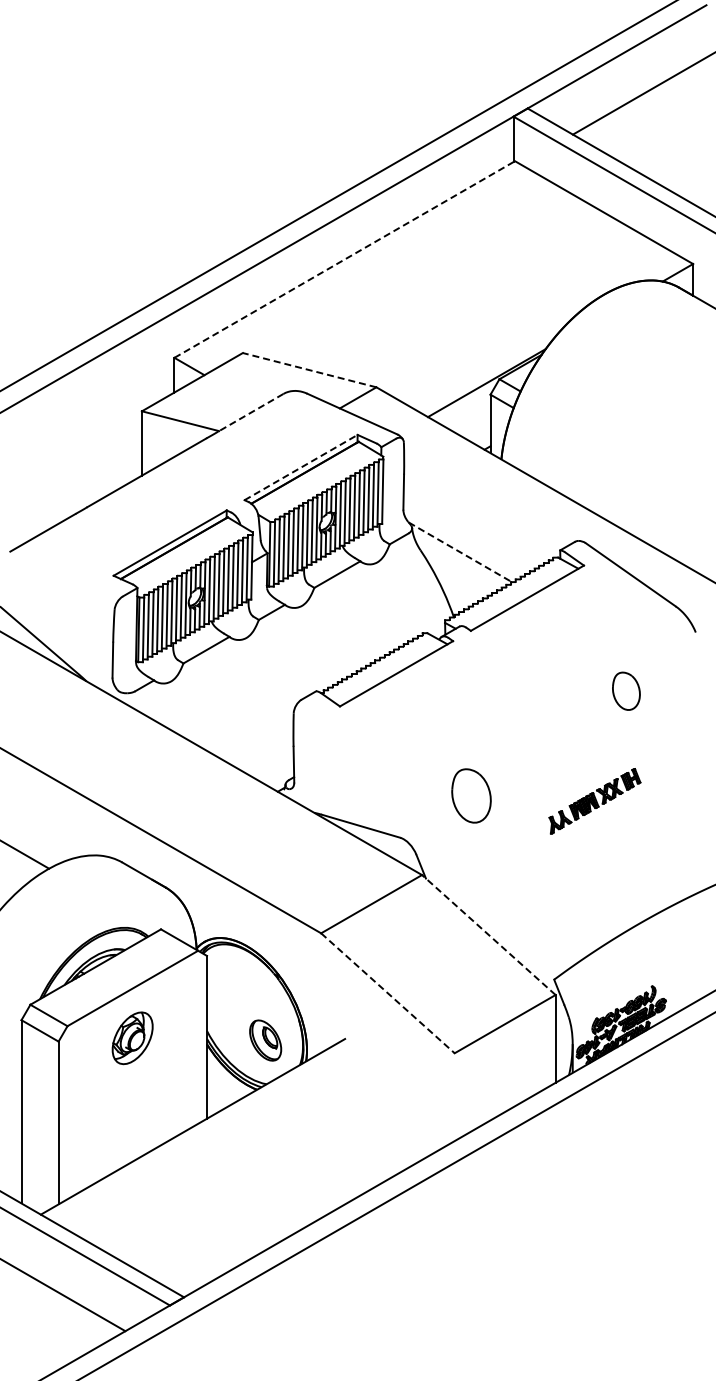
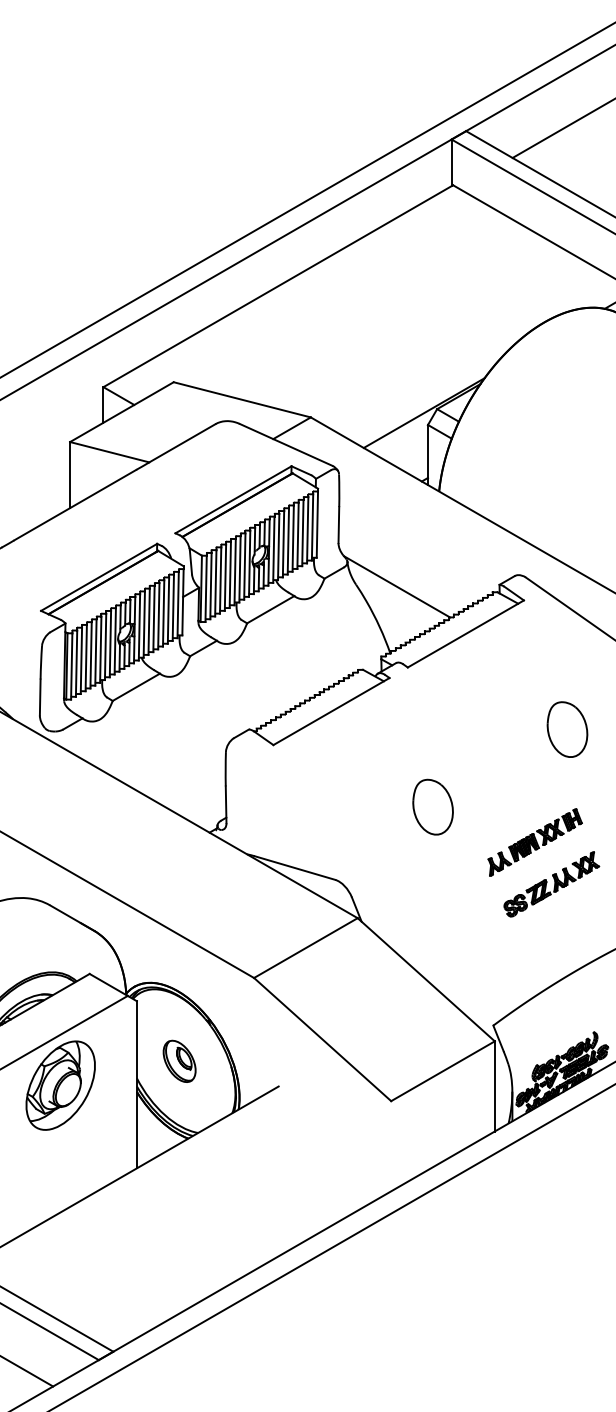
line: (344, 259) -> (278, 286), dashed -> solid
line: (309, 370) -> (242, 400), dashed -> solid
line: (250, 412) -> (181, 443), dashed -> solid
line: (301, 467) -> (233, 499), dashed -> solid
line: (460, 552) -> (397, 587), dashed -> solid
part: (626, 690) -> (567, 728), size x1.43
part: (471, 795) -> (433, 806), moved
part: (611, 842) -> (552, 884), added
line: (488, 935) -> (425, 980), dashed -> solid
line: (387, 993) -> (322, 1039), dashed -> solid
part: (132, 1038) -> (60, 1085), size x1.67
part: (265, 1040) -> (179, 1061), moved

